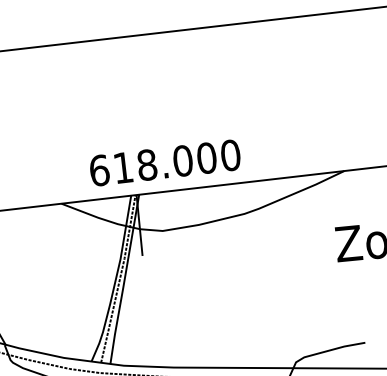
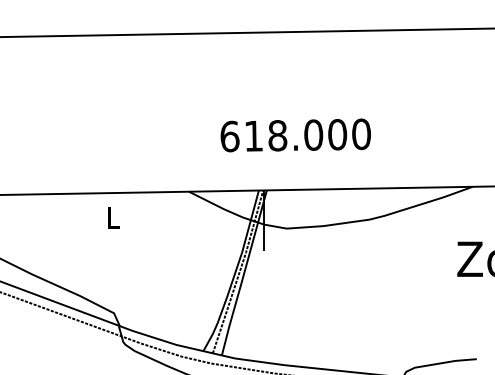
text: (164, 163) -> (295, 135), moved

